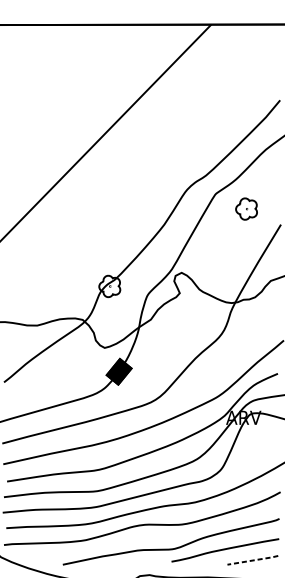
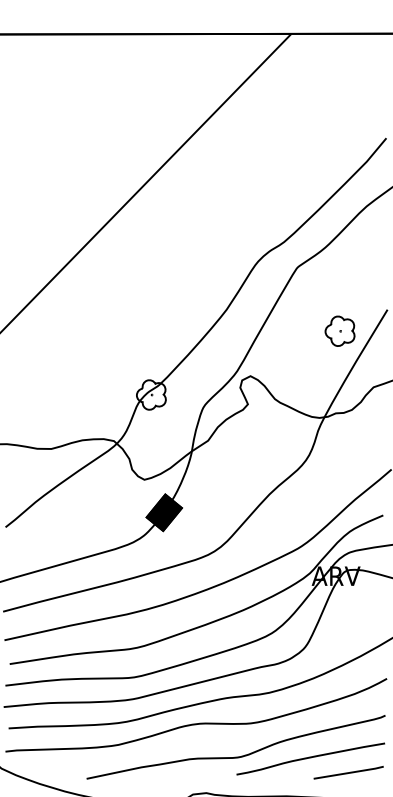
part: (246, 208) -> (339, 330), moved
line: (252, 560) -> (348, 772), dashed -> solid

